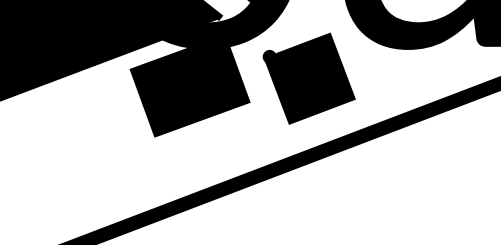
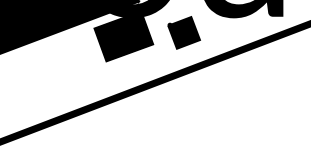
part: (308, 78) -> (183, 32), size x0.7

